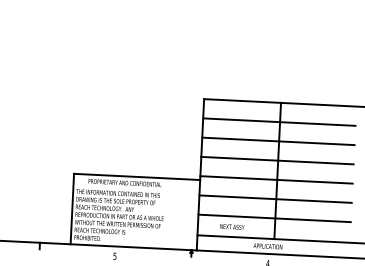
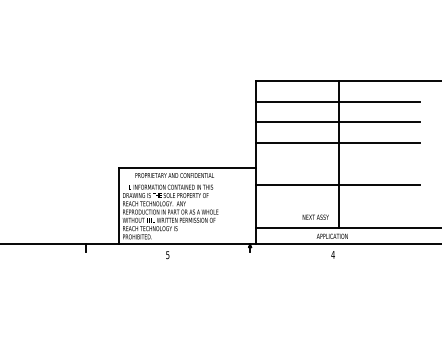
line: (276, 180) -> (337, 164), removed
line: (274, 218) -> (337, 205), removed
text: (232, 226) -> (315, 216), moved

